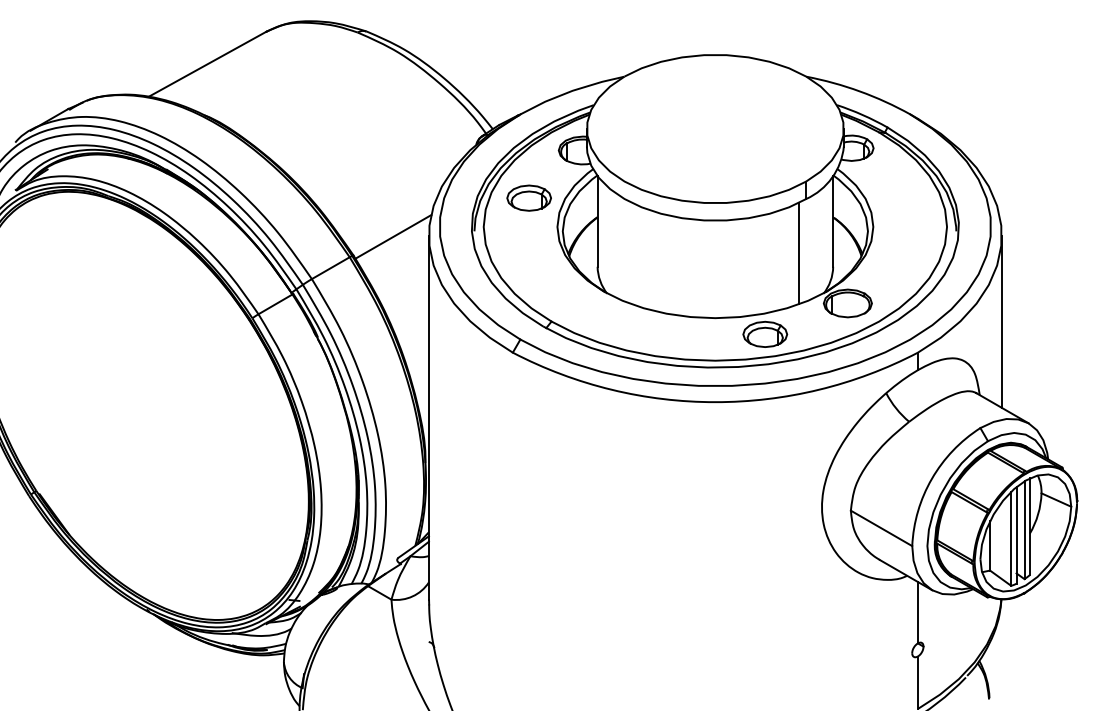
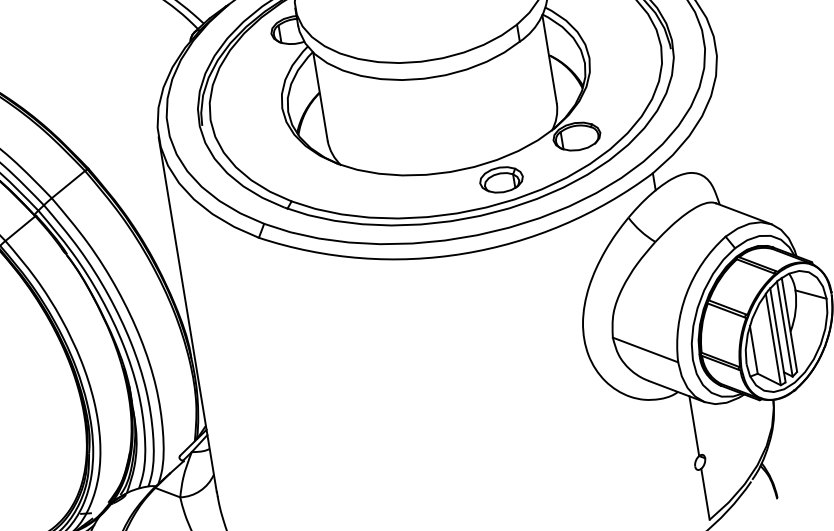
part: (528, 197) -> (249, 84), removed
line: (393, 236) -> (124, 143), removed
line: (798, 253) -> (520, 95), removed
line: (1001, 321) -> (729, 129), removed

